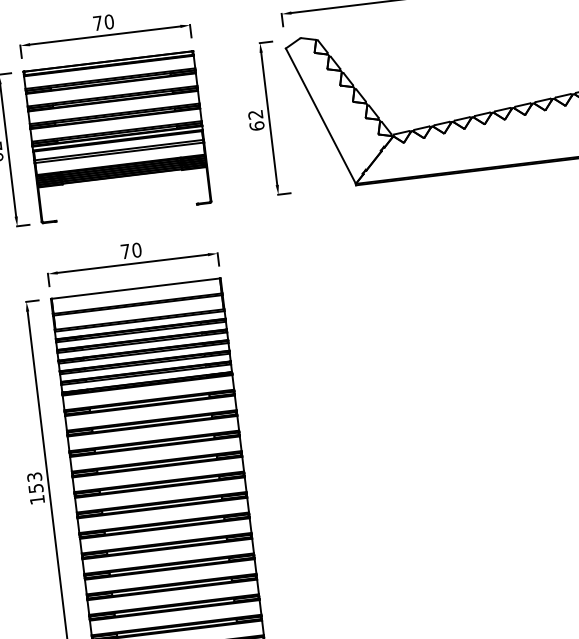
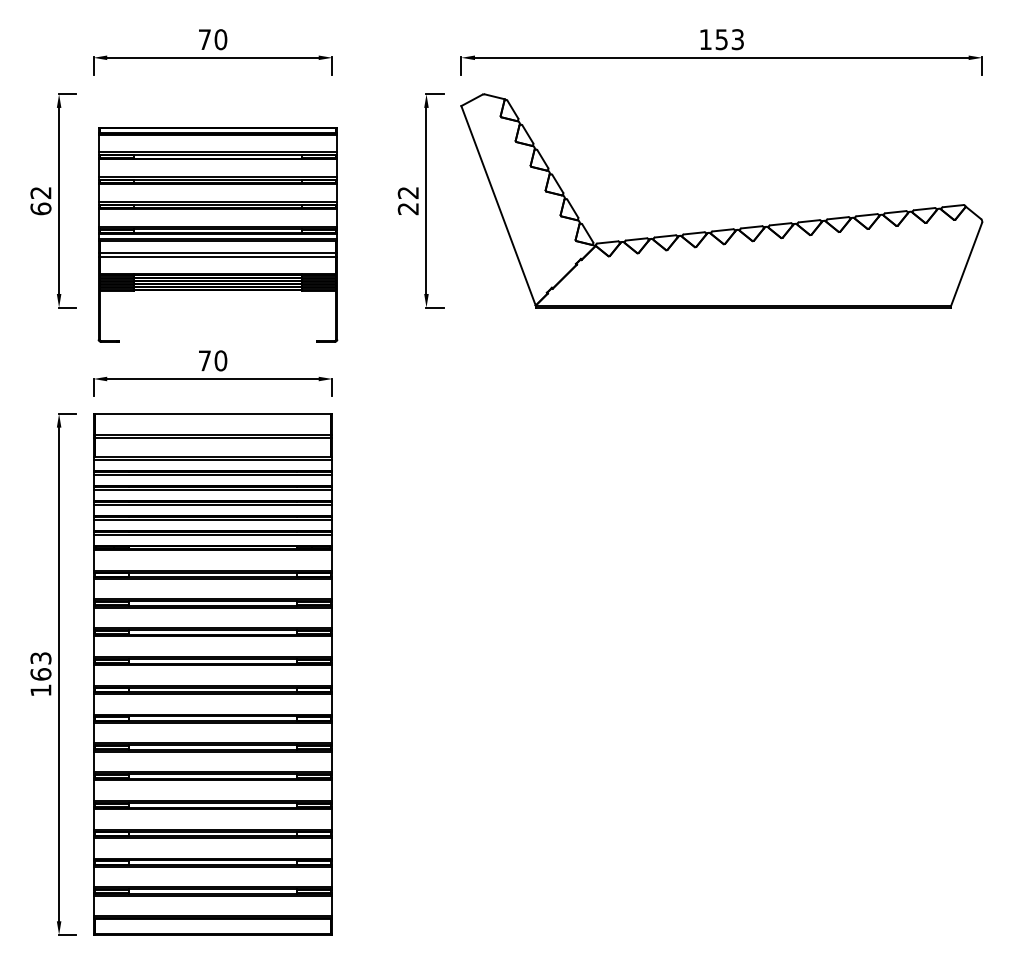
text: (256, 125) -> (407, 208), 62 -> 22
part: (117, 136) -> (217, 234), moved
text: (35, 488) -> (40, 674), 153 -> 163

